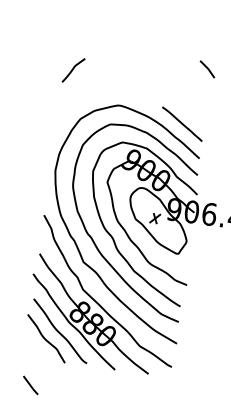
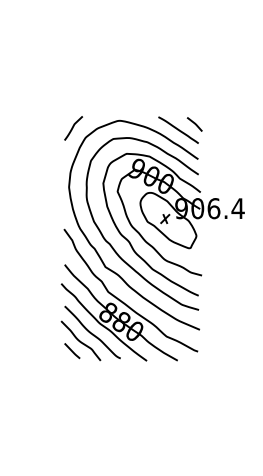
line: (207, 69) -> (194, 124), moved
curve: (73, 70) -> (73, 128), moved
line: (30, 385) -> (72, 351), moved

